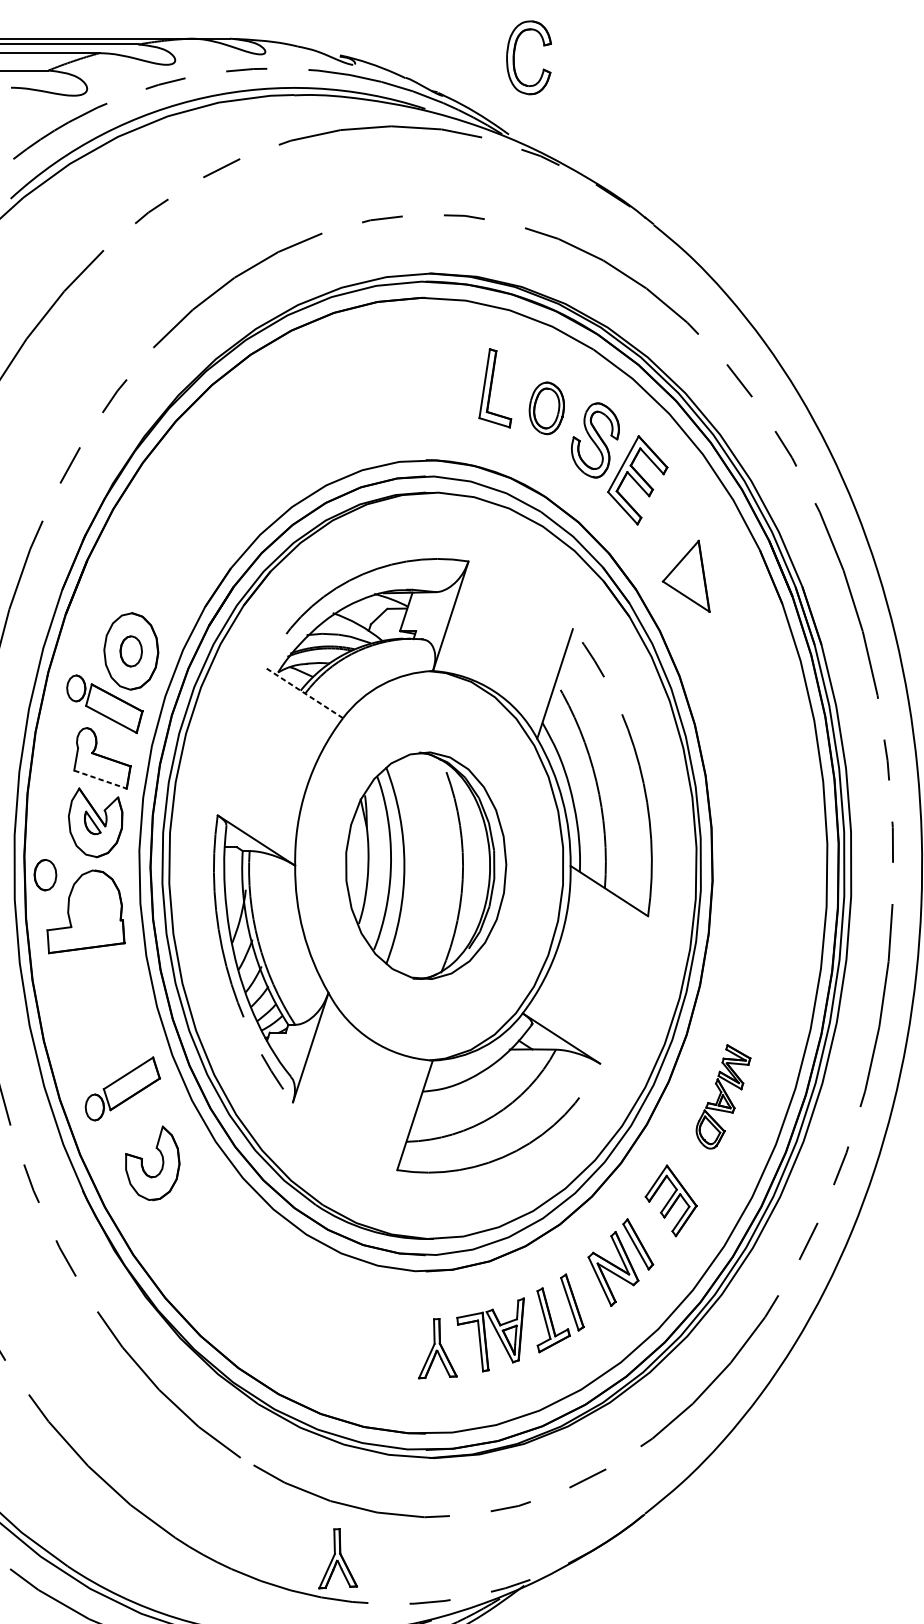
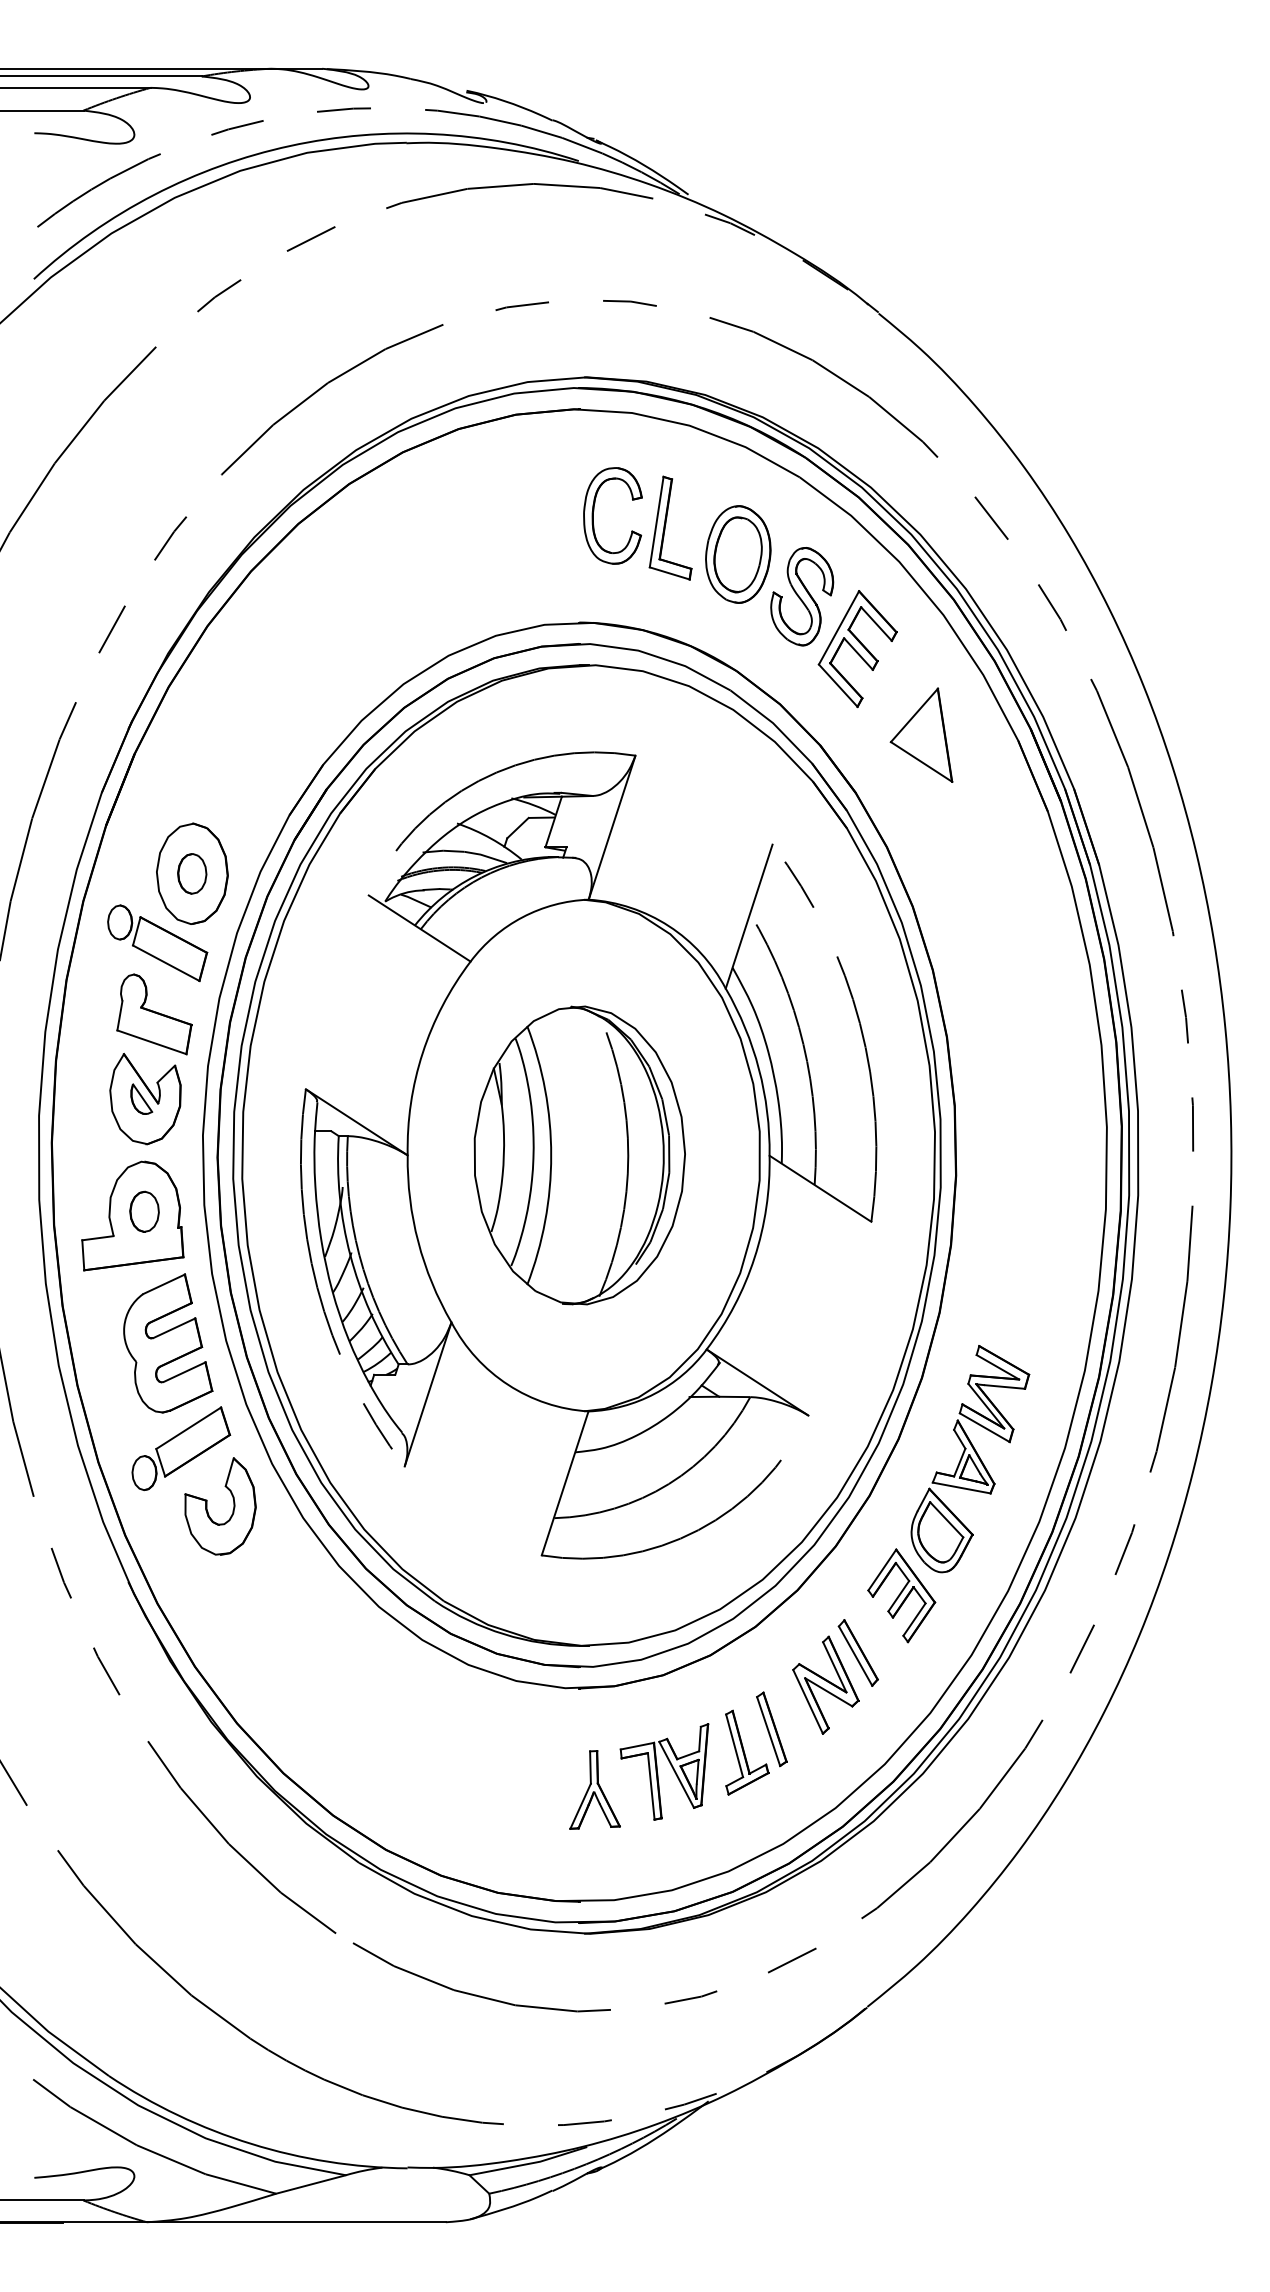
part: (515, 54) -> (594, 511), moved
part: (546, 408) -> (738, 554), size x1.43
part: (686, 575) -> (921, 734), moved
line: (304, 693) -> (419, 928), dashed -> solid
line: (100, 779) -> (151, 1042), dashed -> solid
part: (45, 874) -> (144, 1211), moved
part: (113, 1008) -> (168, 1343), added
part: (723, 1097) -> (970, 1459), size x1.67
part: (161, 1166) -> (232, 1510), moved
part: (337, 1558) -> (463, 2065), removed

